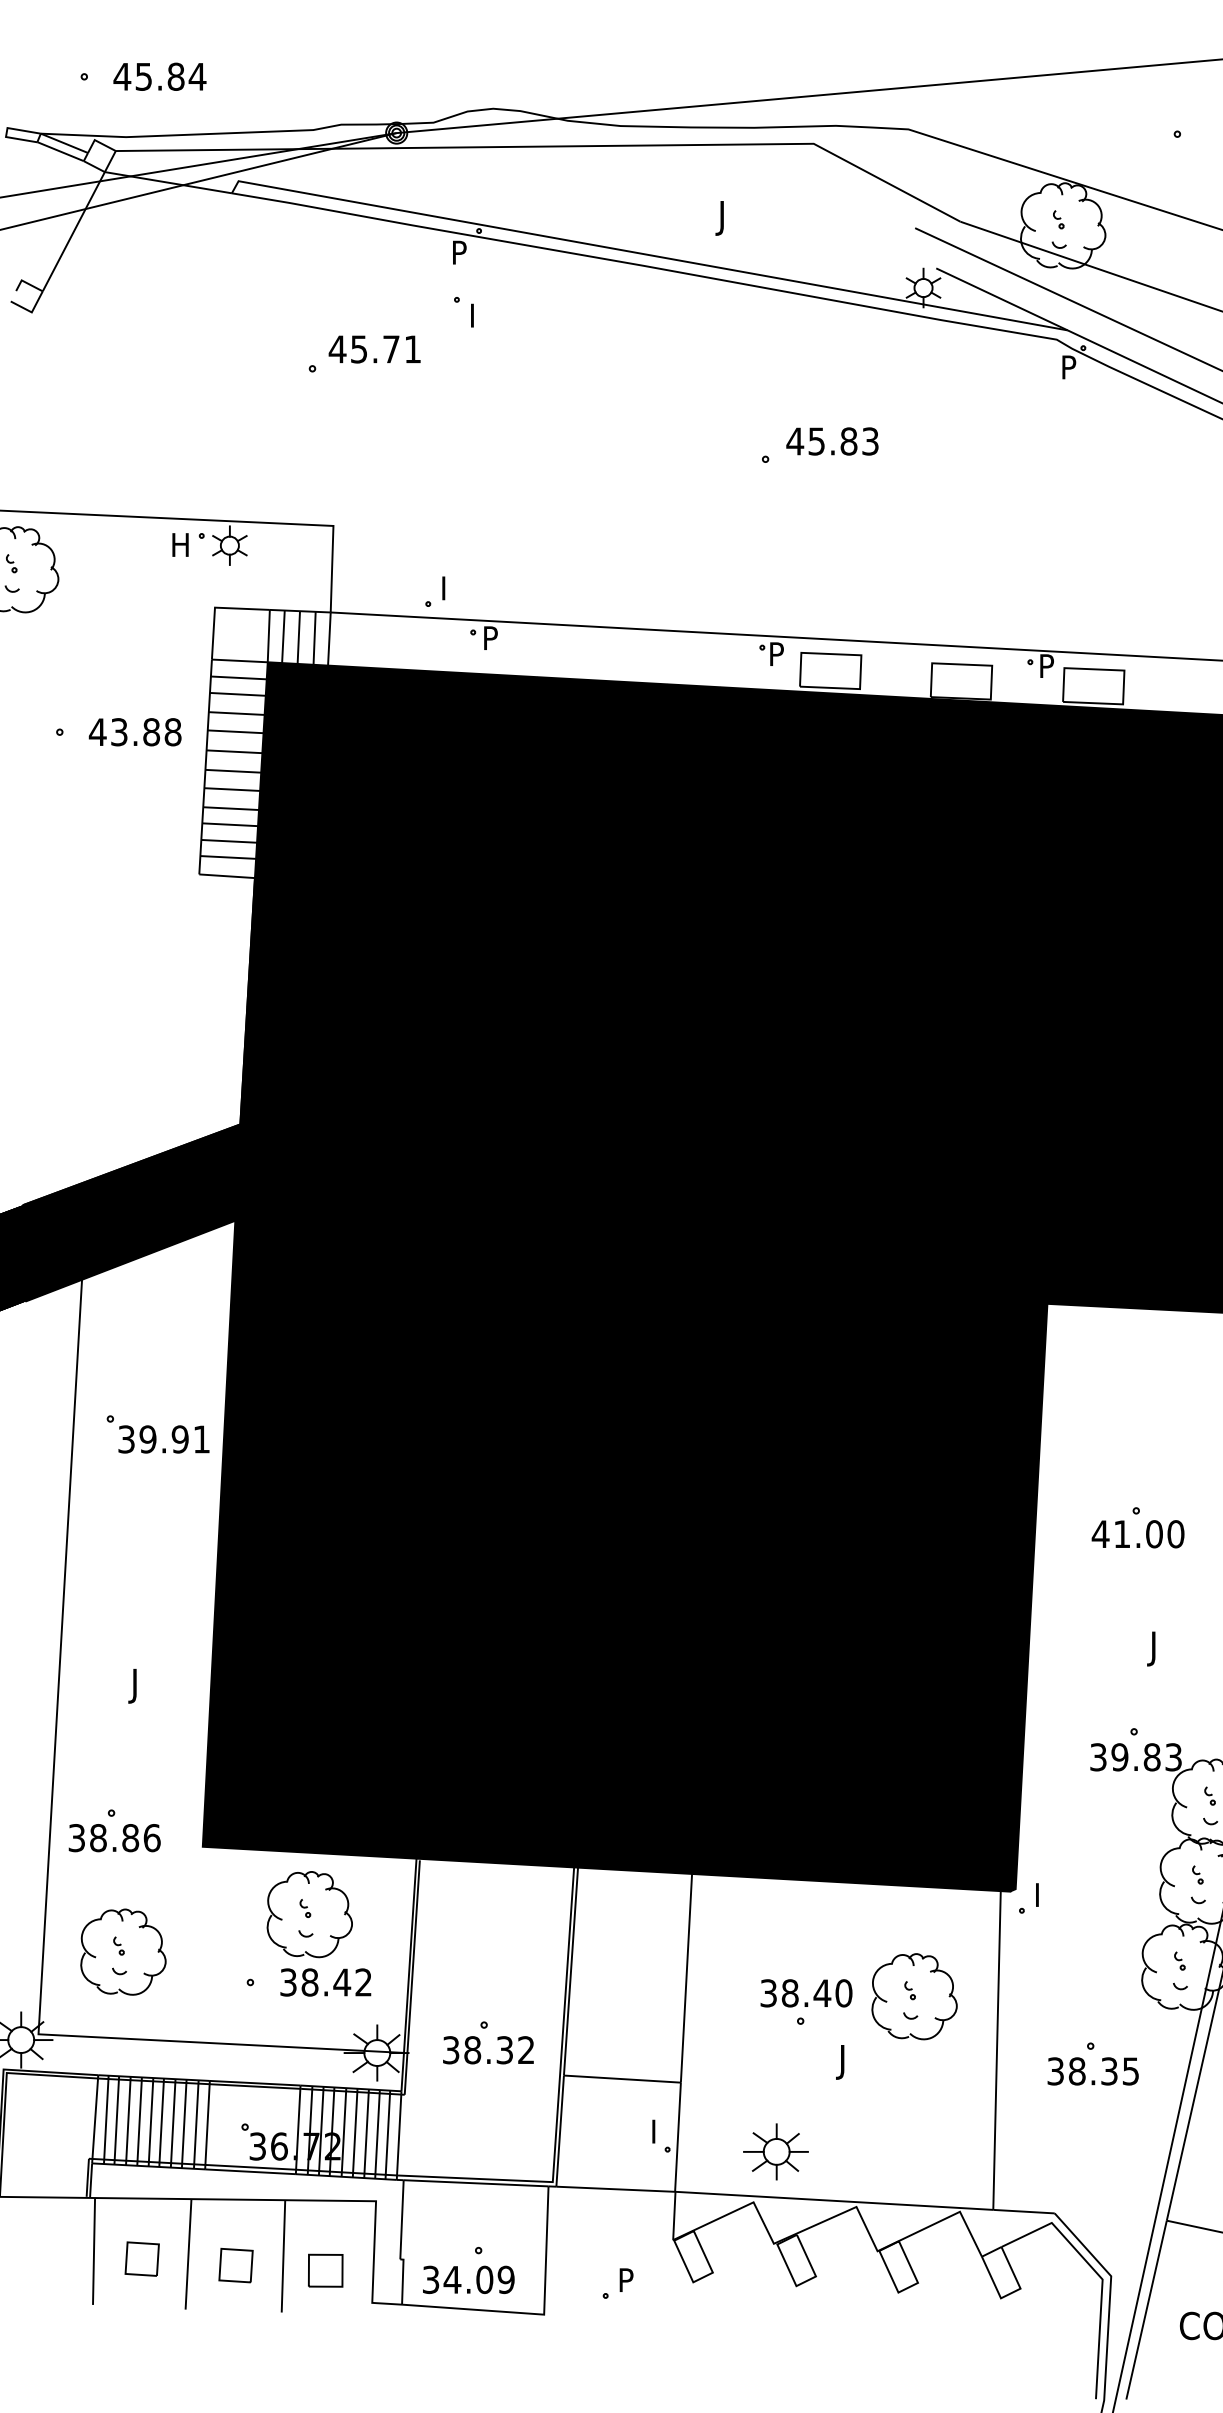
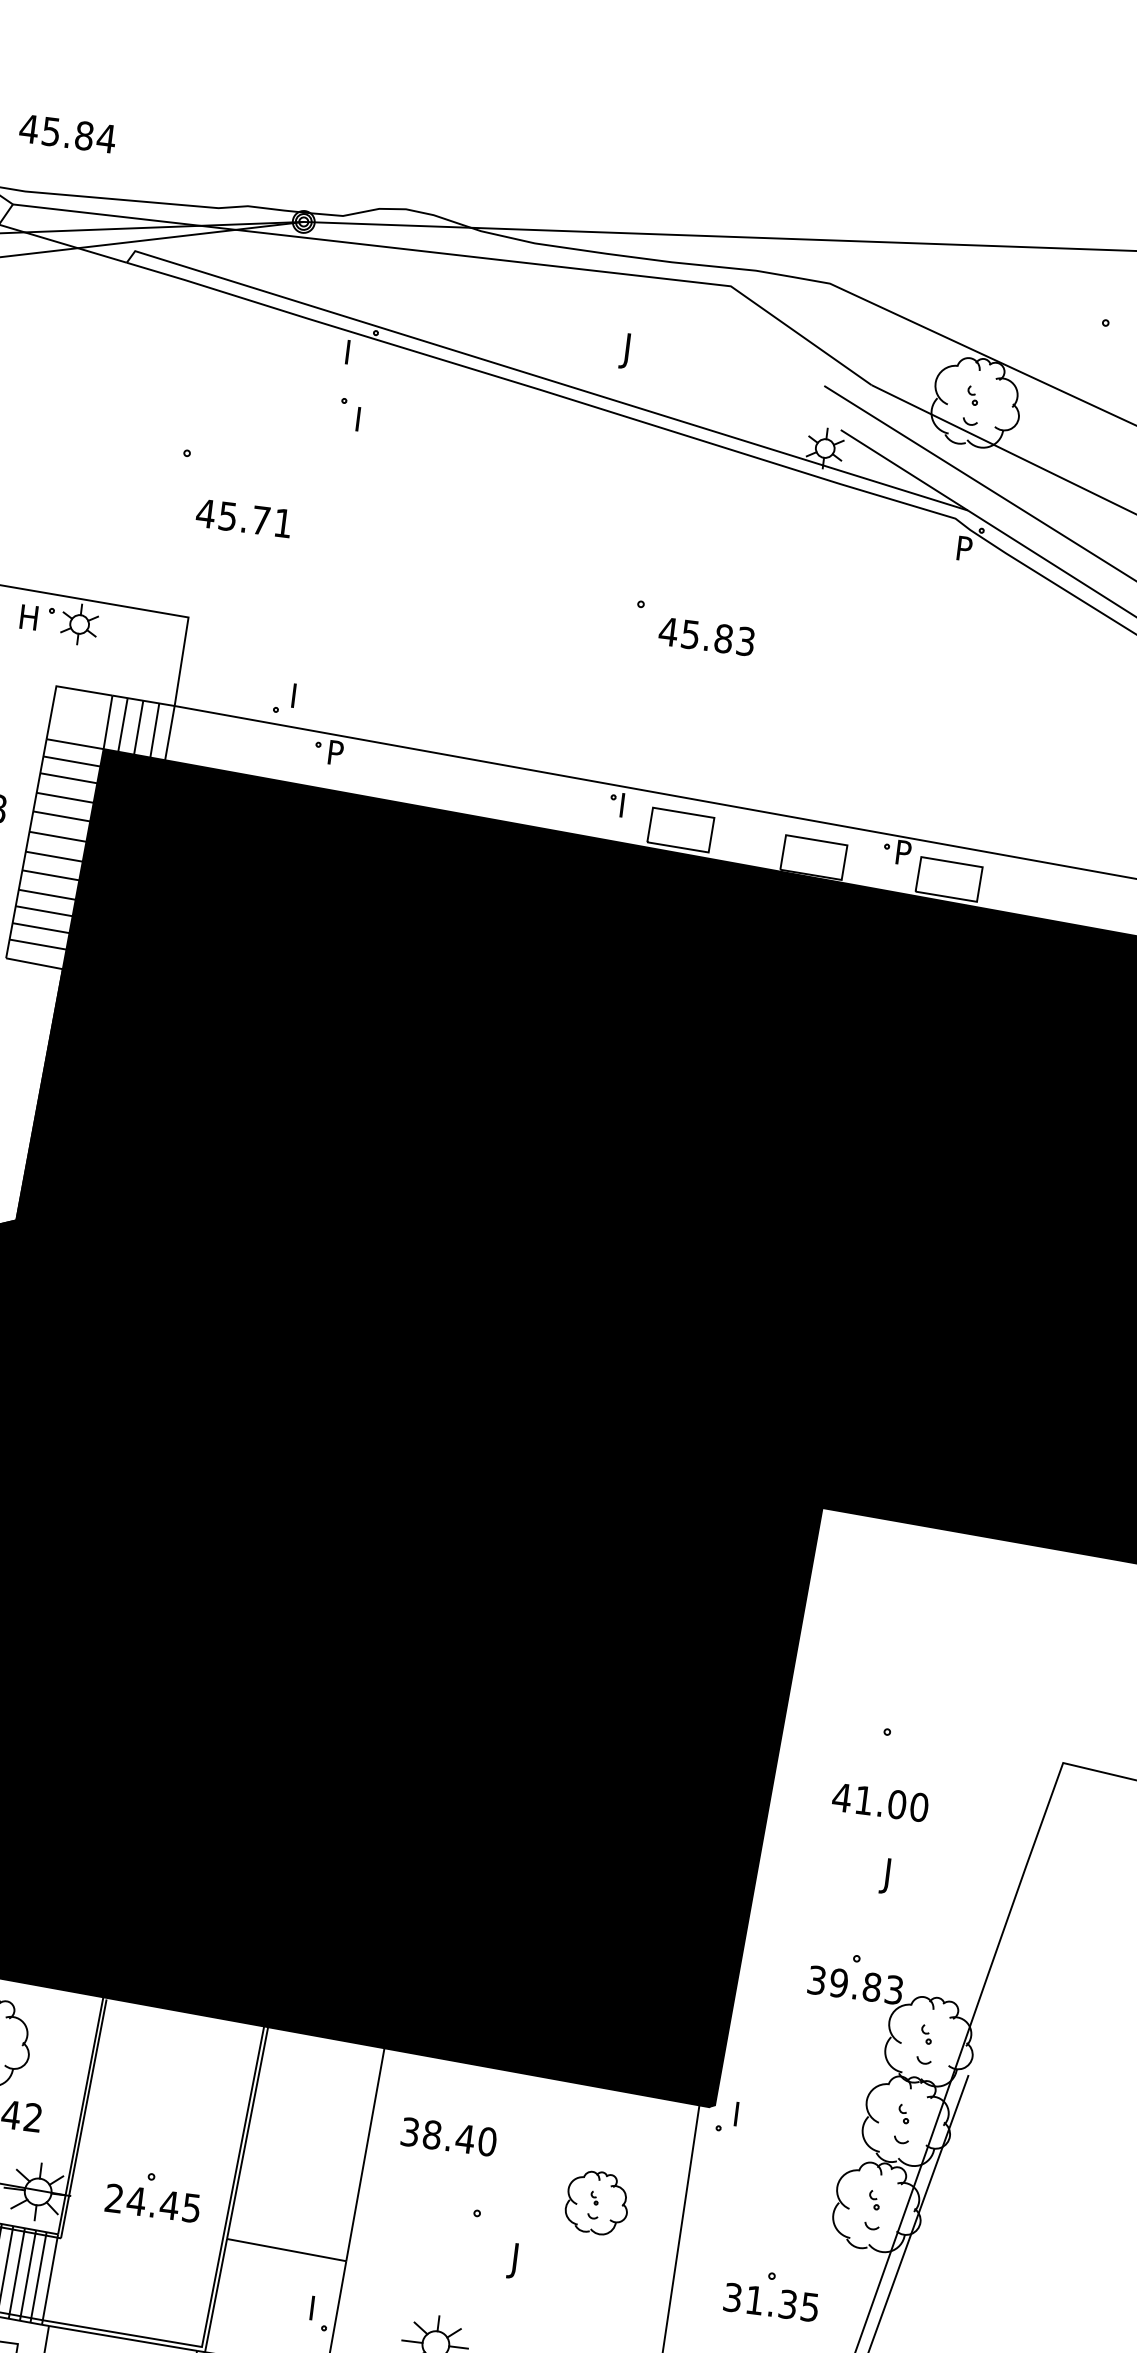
text: (460, 247) -> (354, 347), P -> I
text: (374, 349) -> (243, 518), moved
text: (832, 441) -> (706, 636), moved
text: (778, 649) -> (629, 801), P -> I
text: (1137, 1534) -> (879, 1802), moved
text: (806, 1993) -> (448, 2137), moved
part: (914, 1996) -> (597, 2202), size x0.7
text: (488, 2050) -> (152, 2203), 38.32 -> 24.45
text: (1076, 2071) -> (754, 2300), 38.35 -> 31.35

